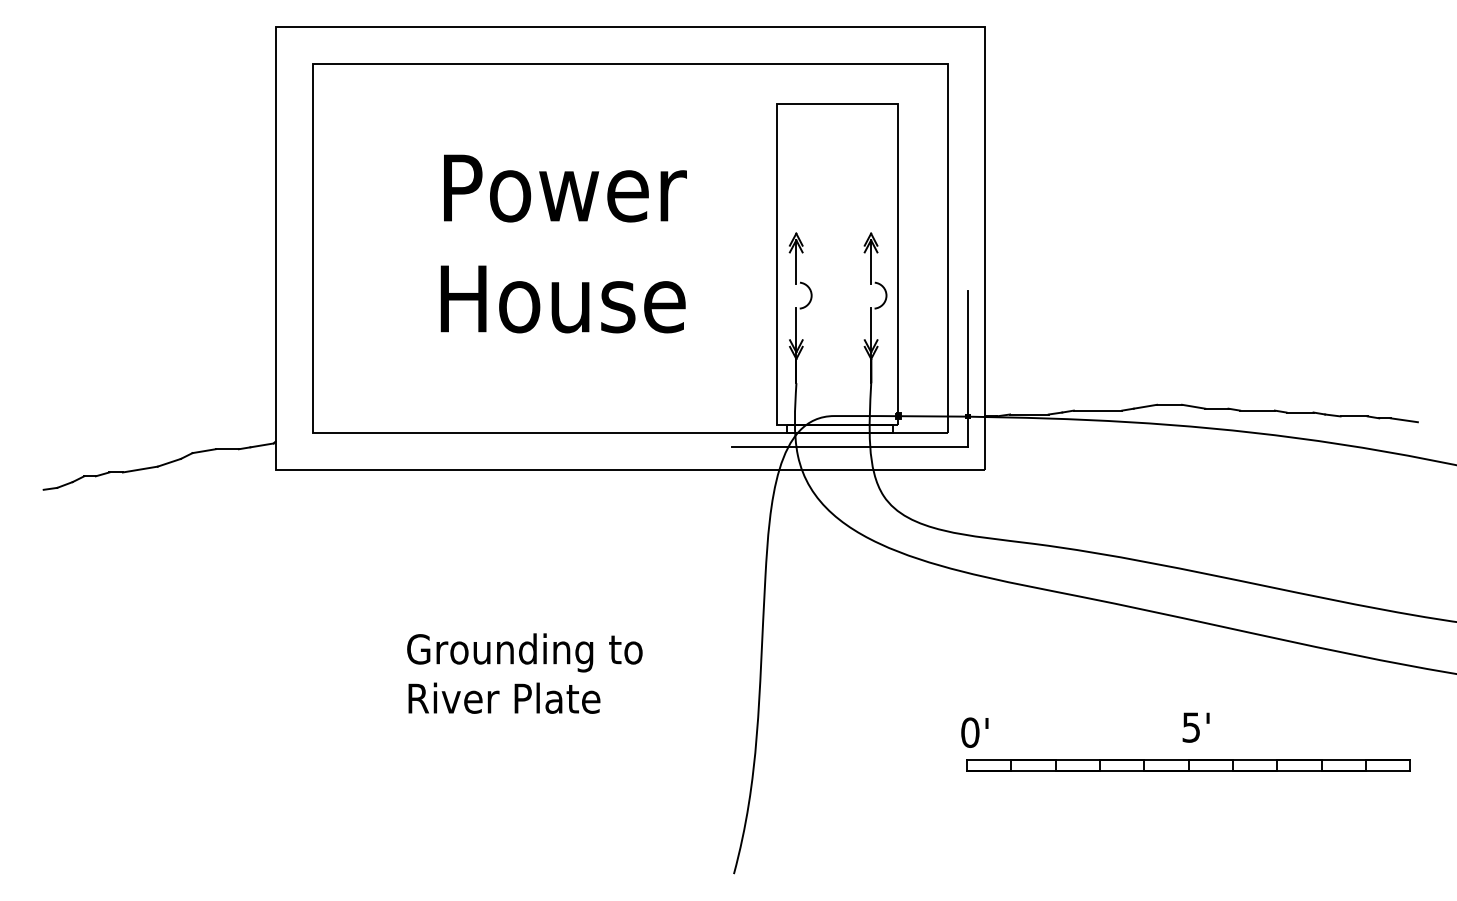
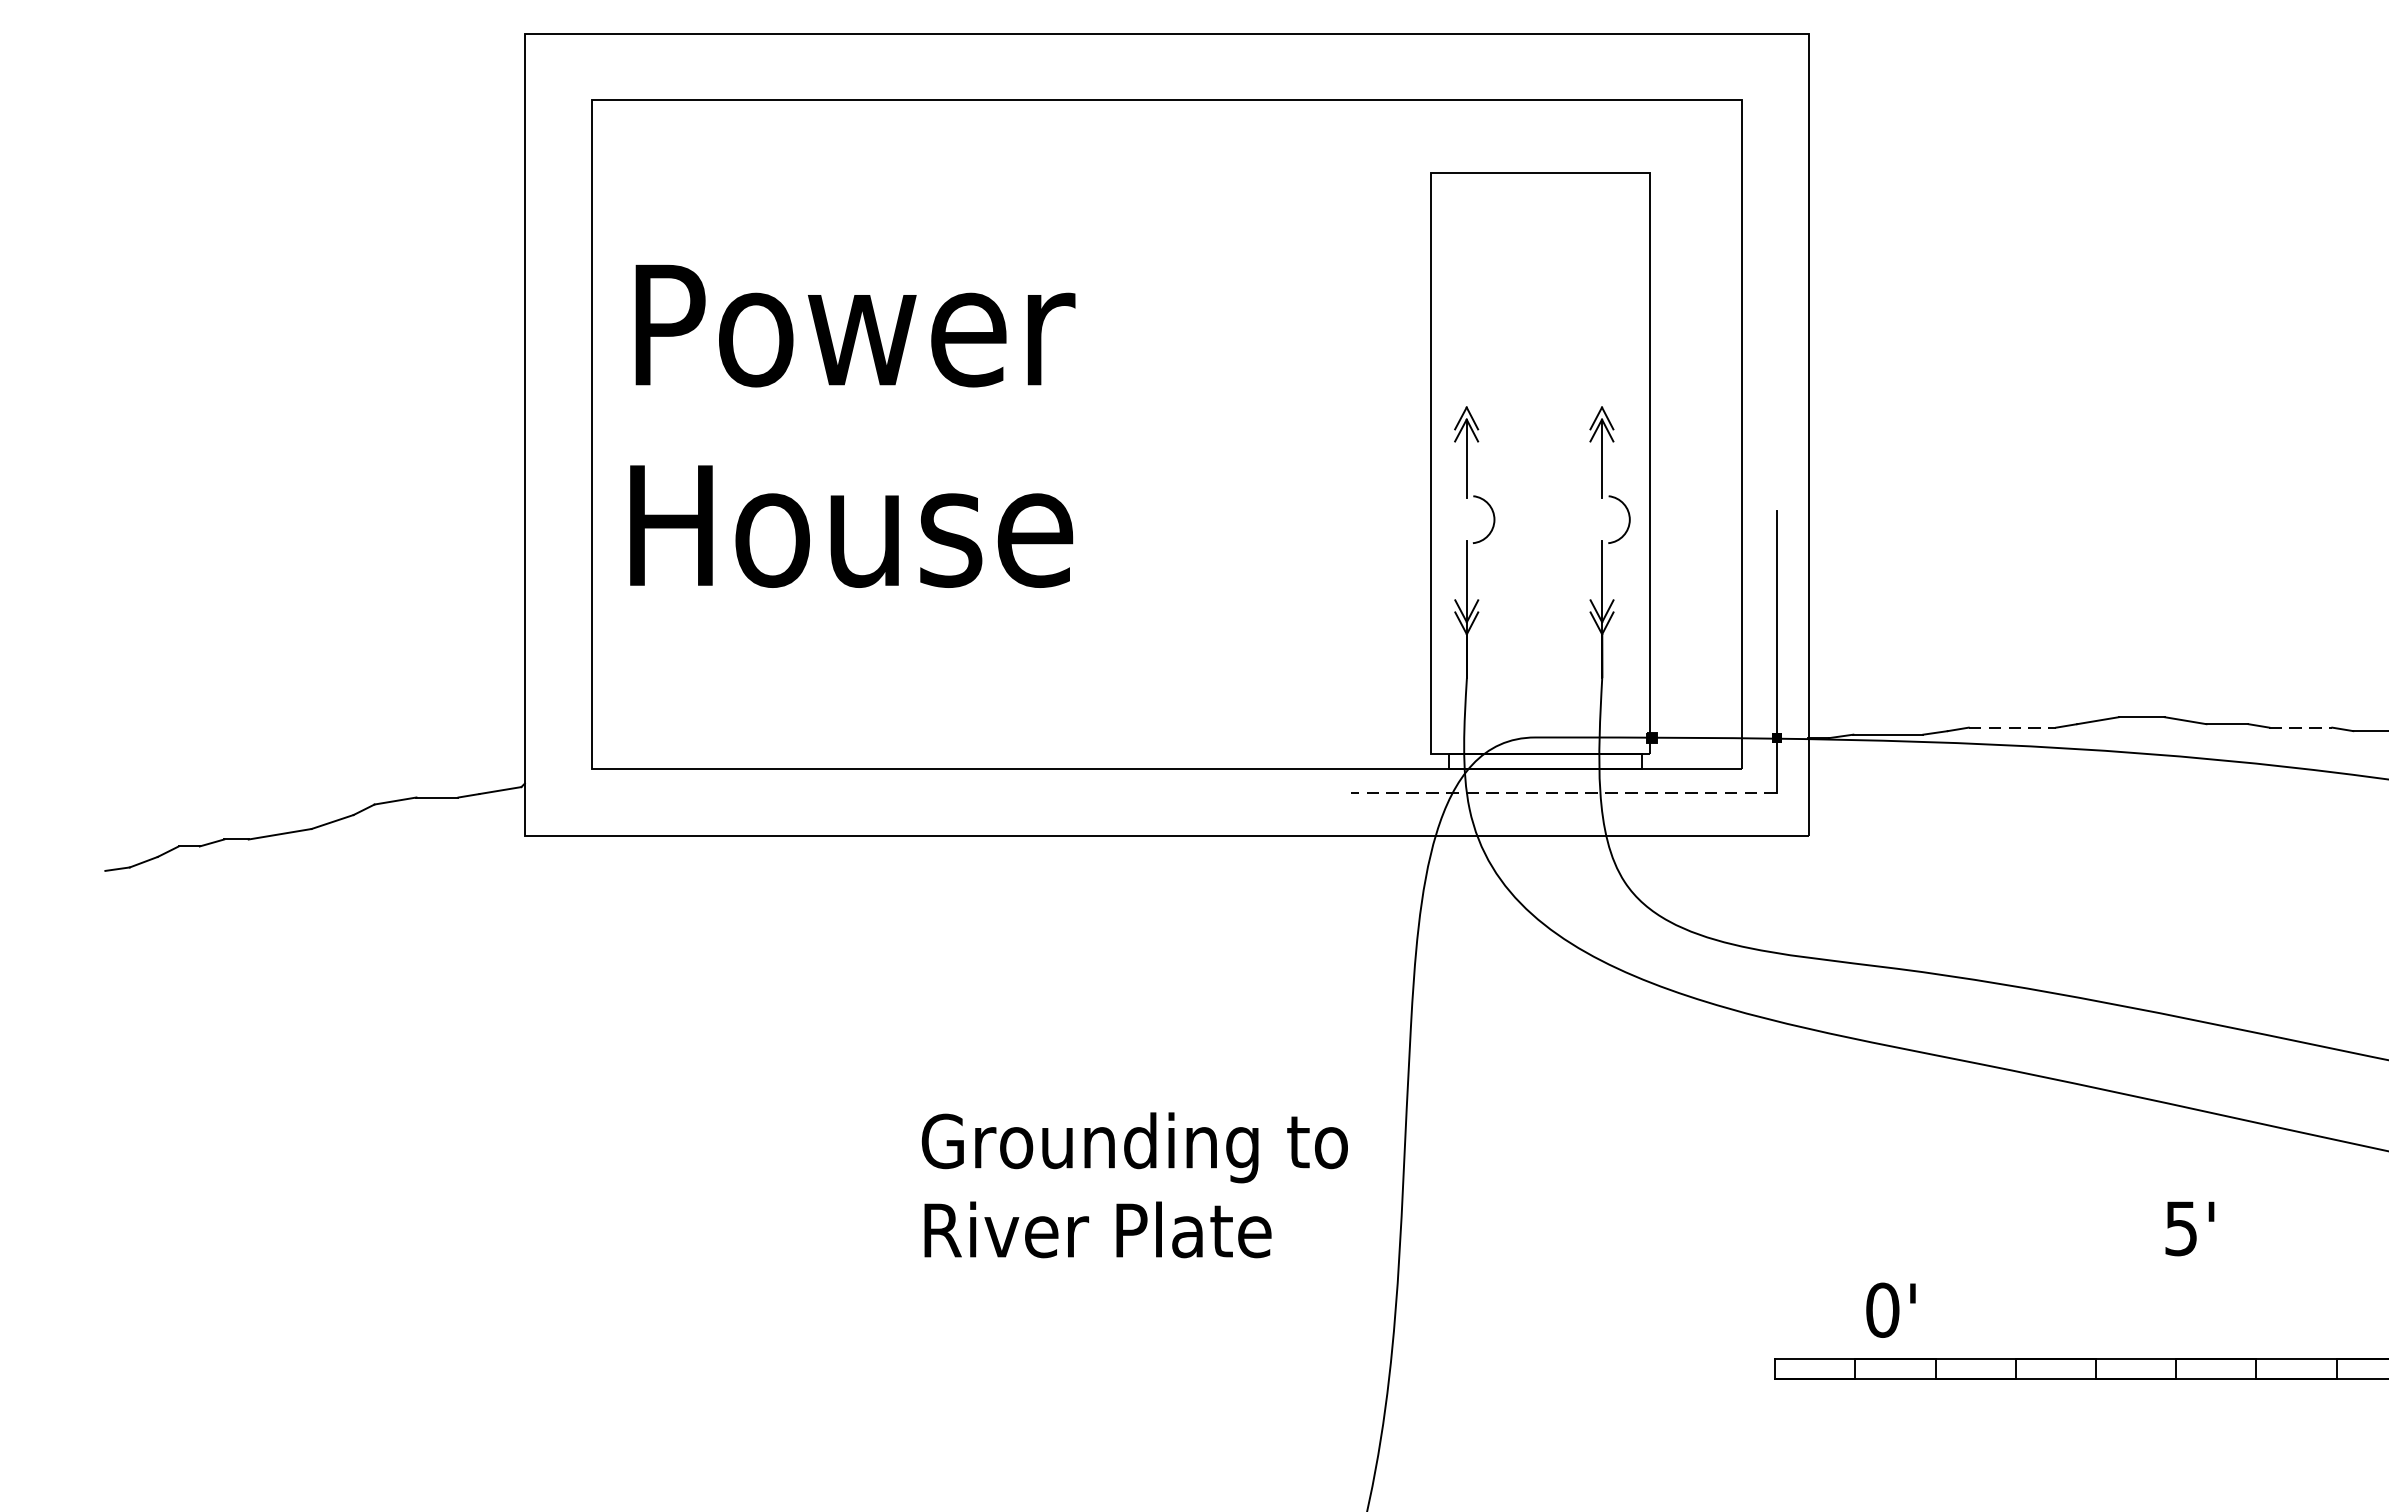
text: (563, 243) -> (852, 425), moved
line: (1098, 410) -> (2013, 727), solid -> dashed
line: (1257, 410) -> (2300, 727), solid -> dashed
line: (850, 446) -> (1564, 792), solid -> dashed
text: (524, 673) -> (1134, 1185), moved
text: (1195, 727) -> (2188, 1228), moved
text: (974, 732) -> (1890, 1309), moved

